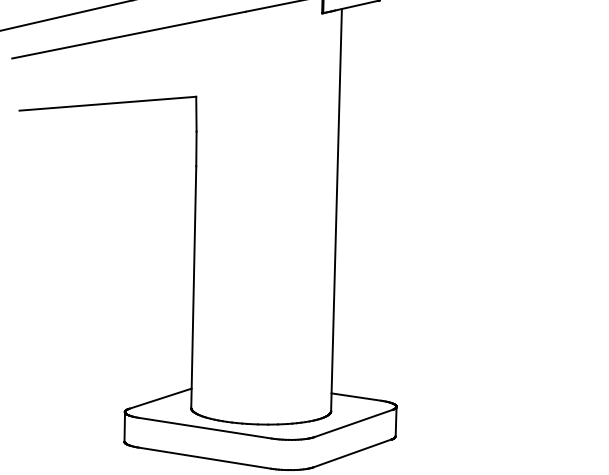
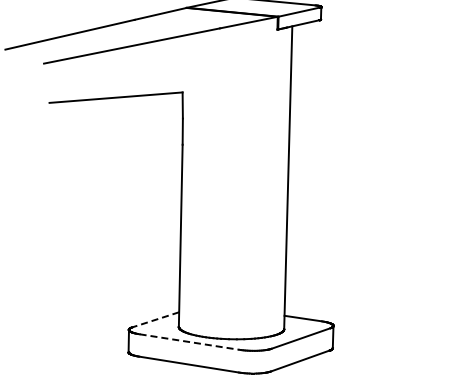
line: (160, 398) -> (155, 319), solid -> dashed
line: (205, 428) -> (189, 342), solid -> dashed

